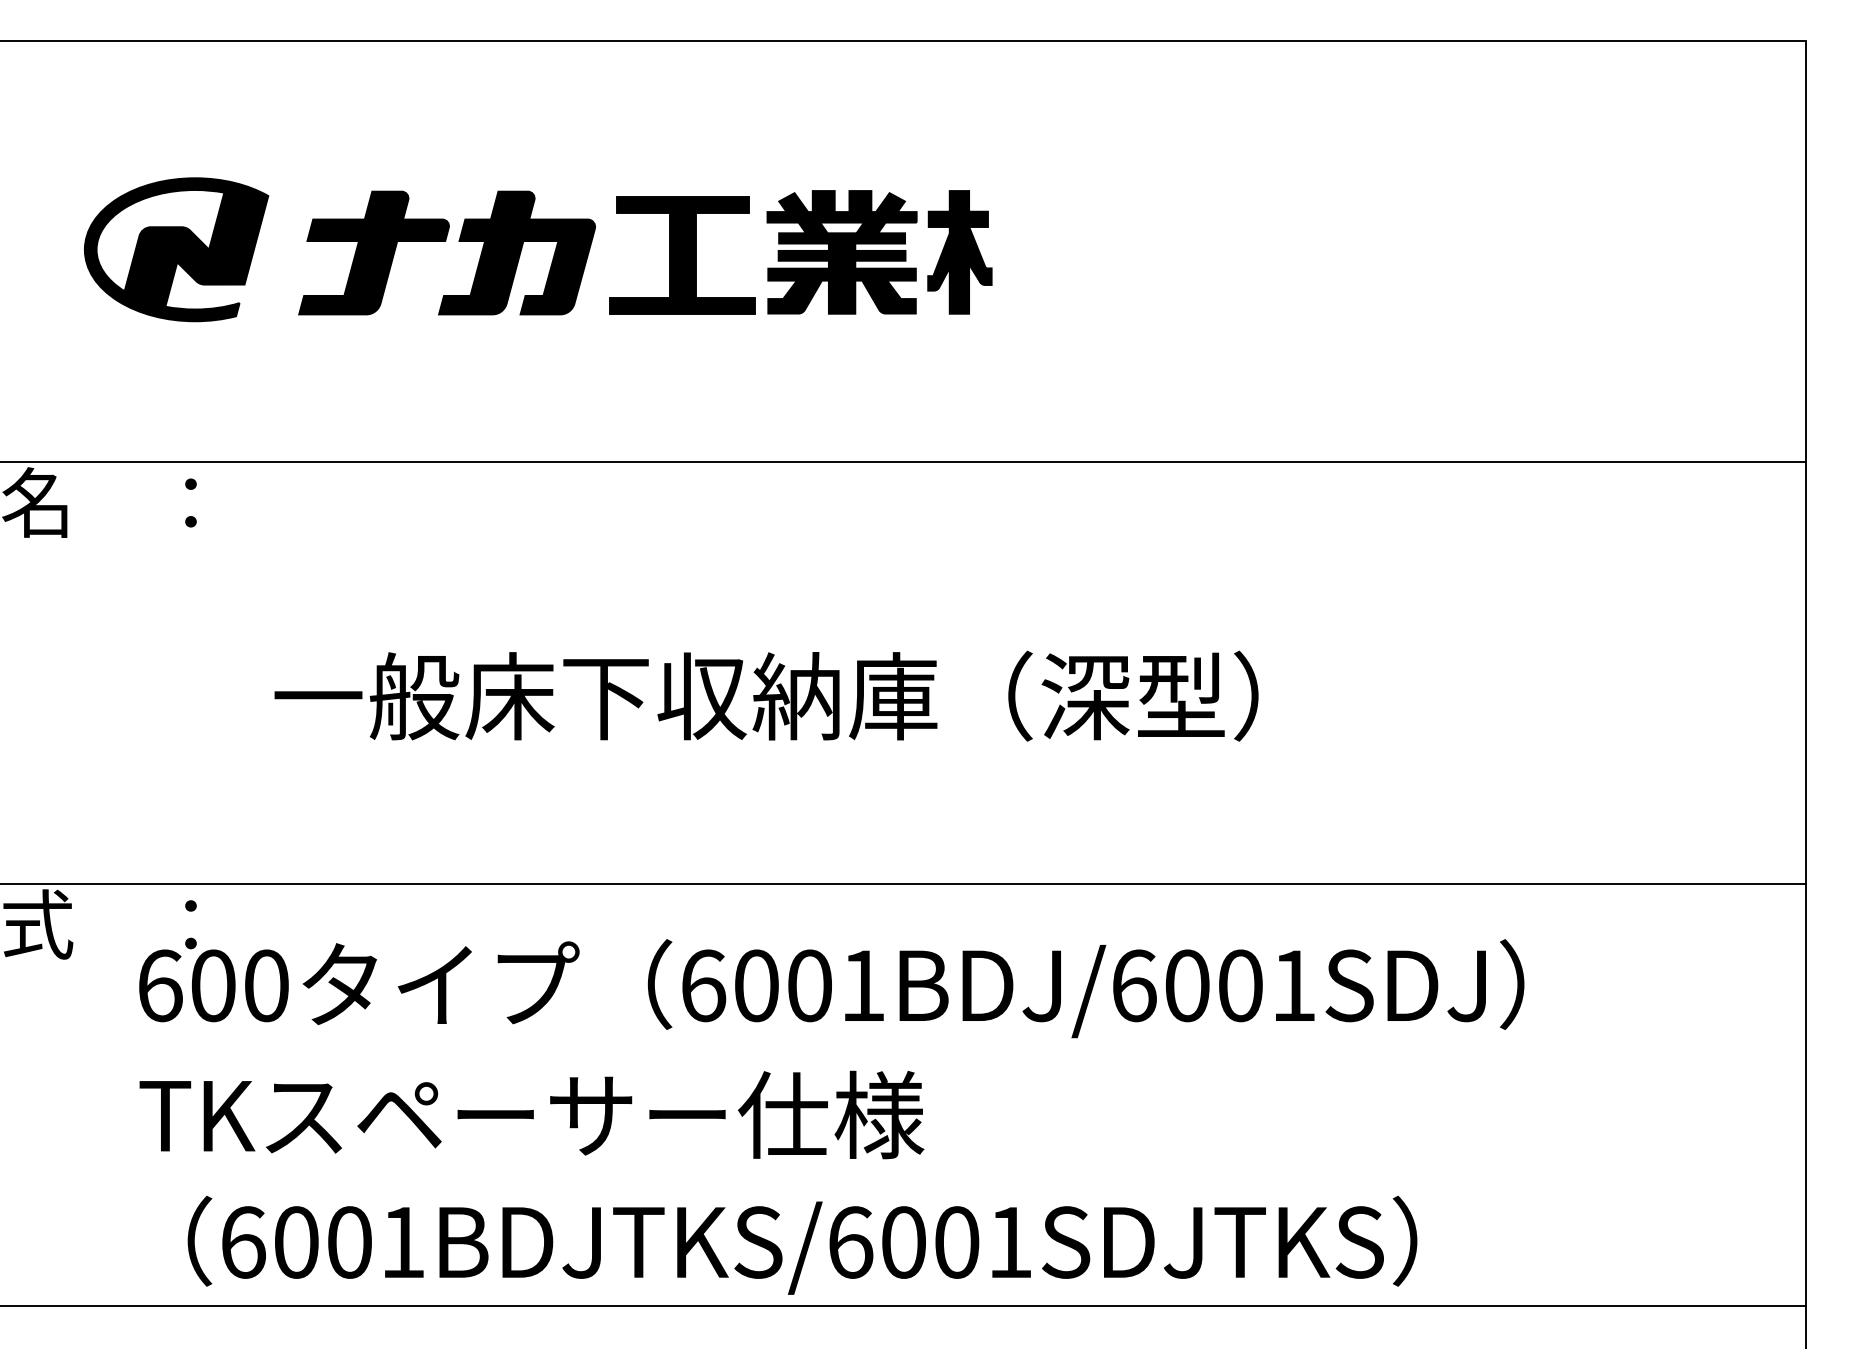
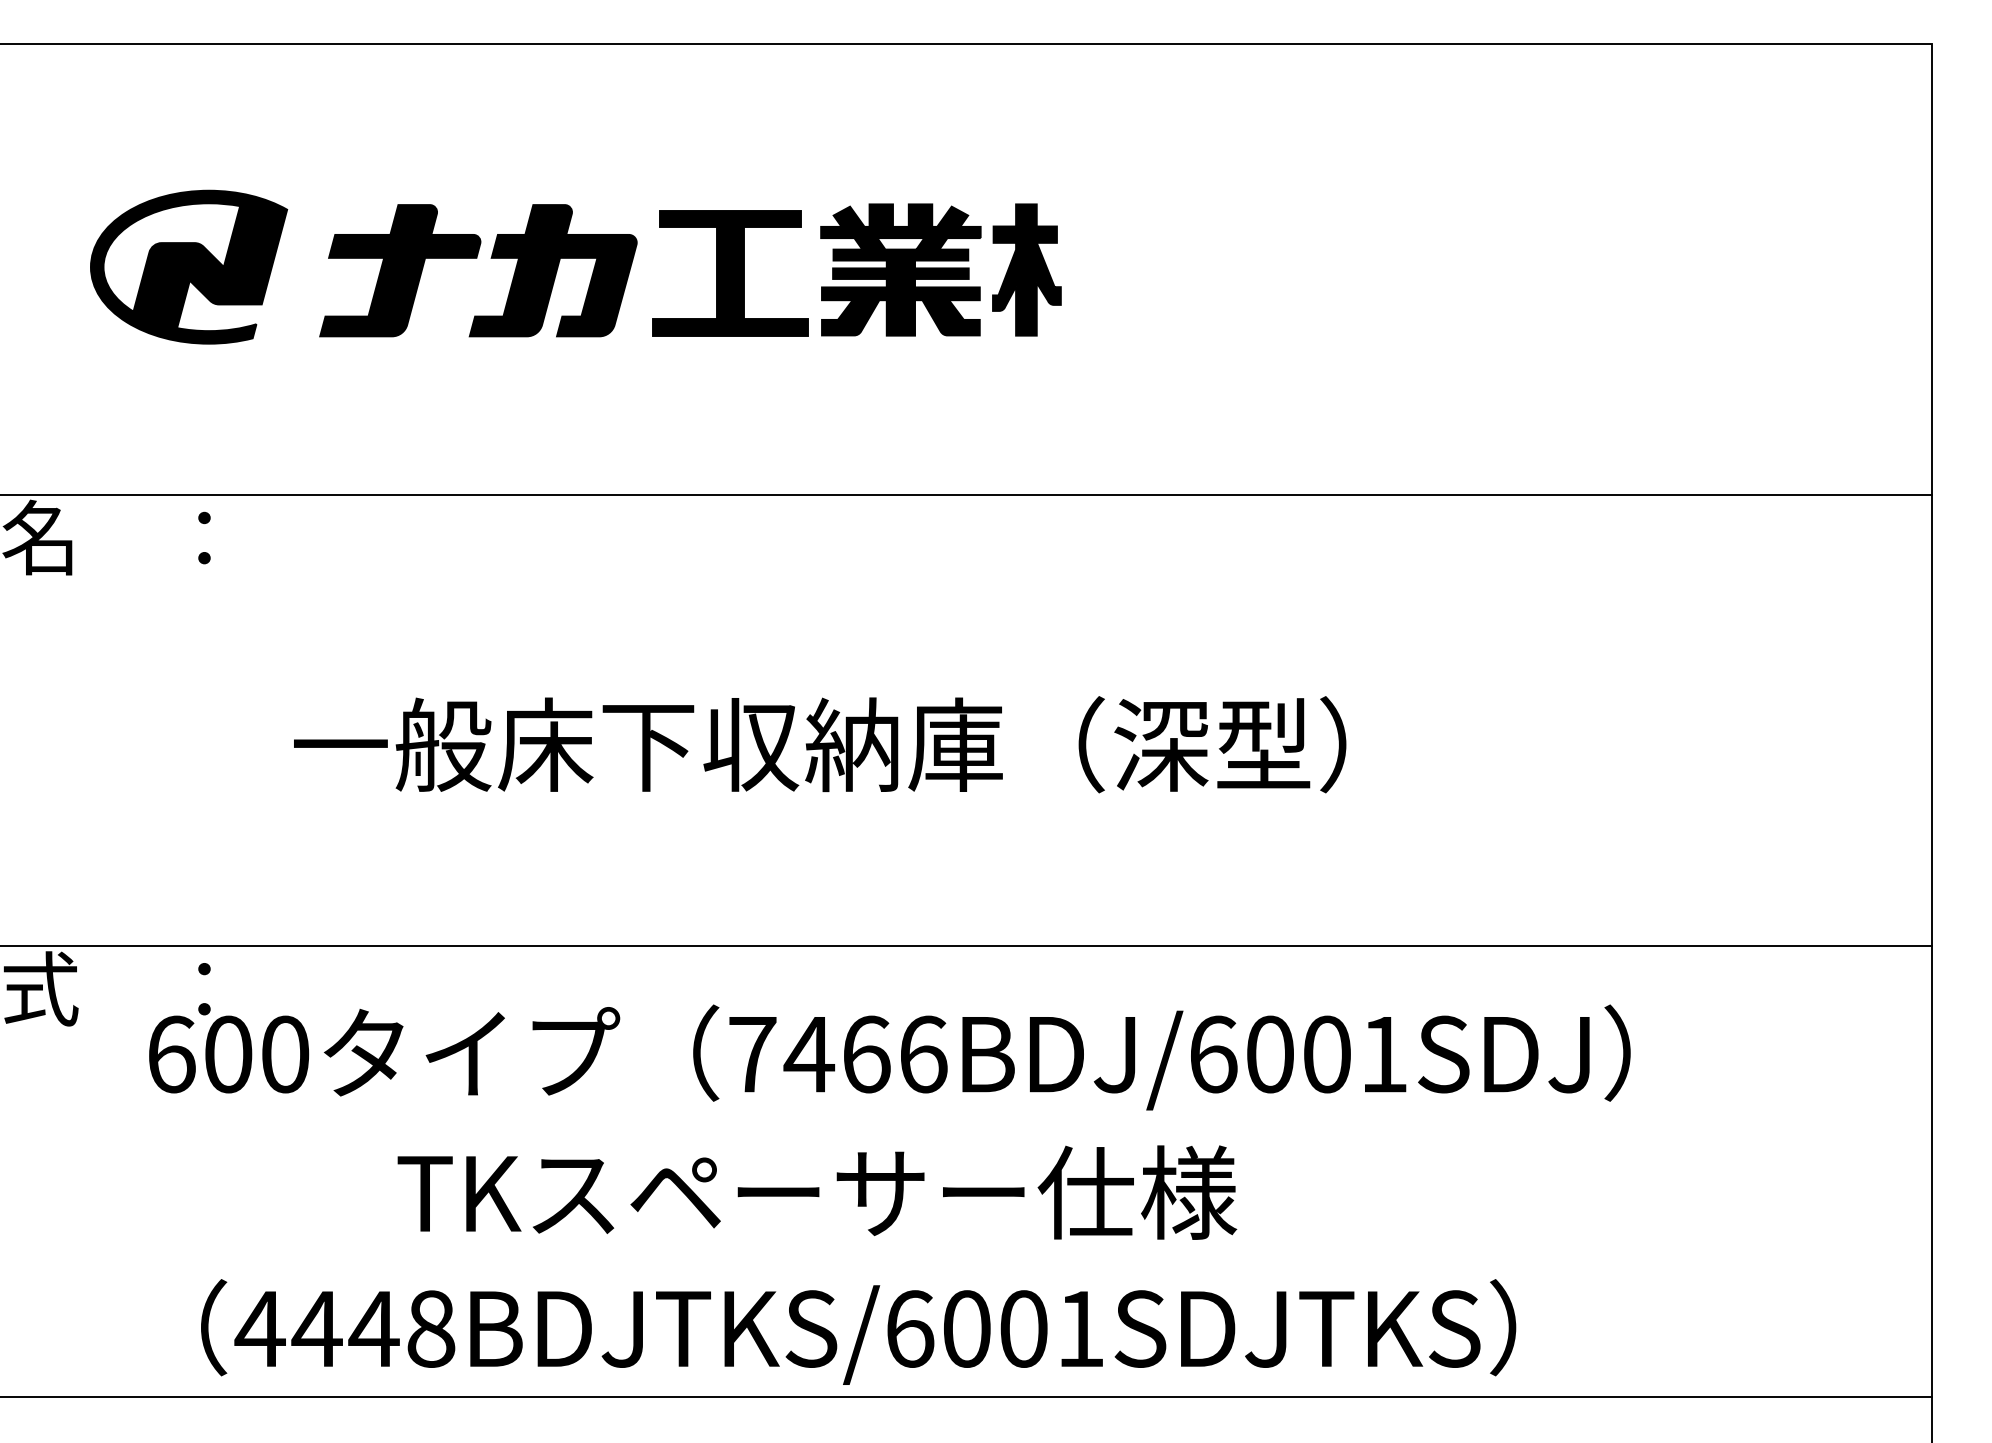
text: (783, 985) -> (838, 1054), 6001BDJ/6001SDJ -> 7466BDJ/6001SDJ
text: (531, 1114) -> (816, 1192), moved
text: (322, 1242) -> (345, 1329), 6001BDJTKS/6001SDJTKS -> 4448BDJTKS/6001SDJTKS

